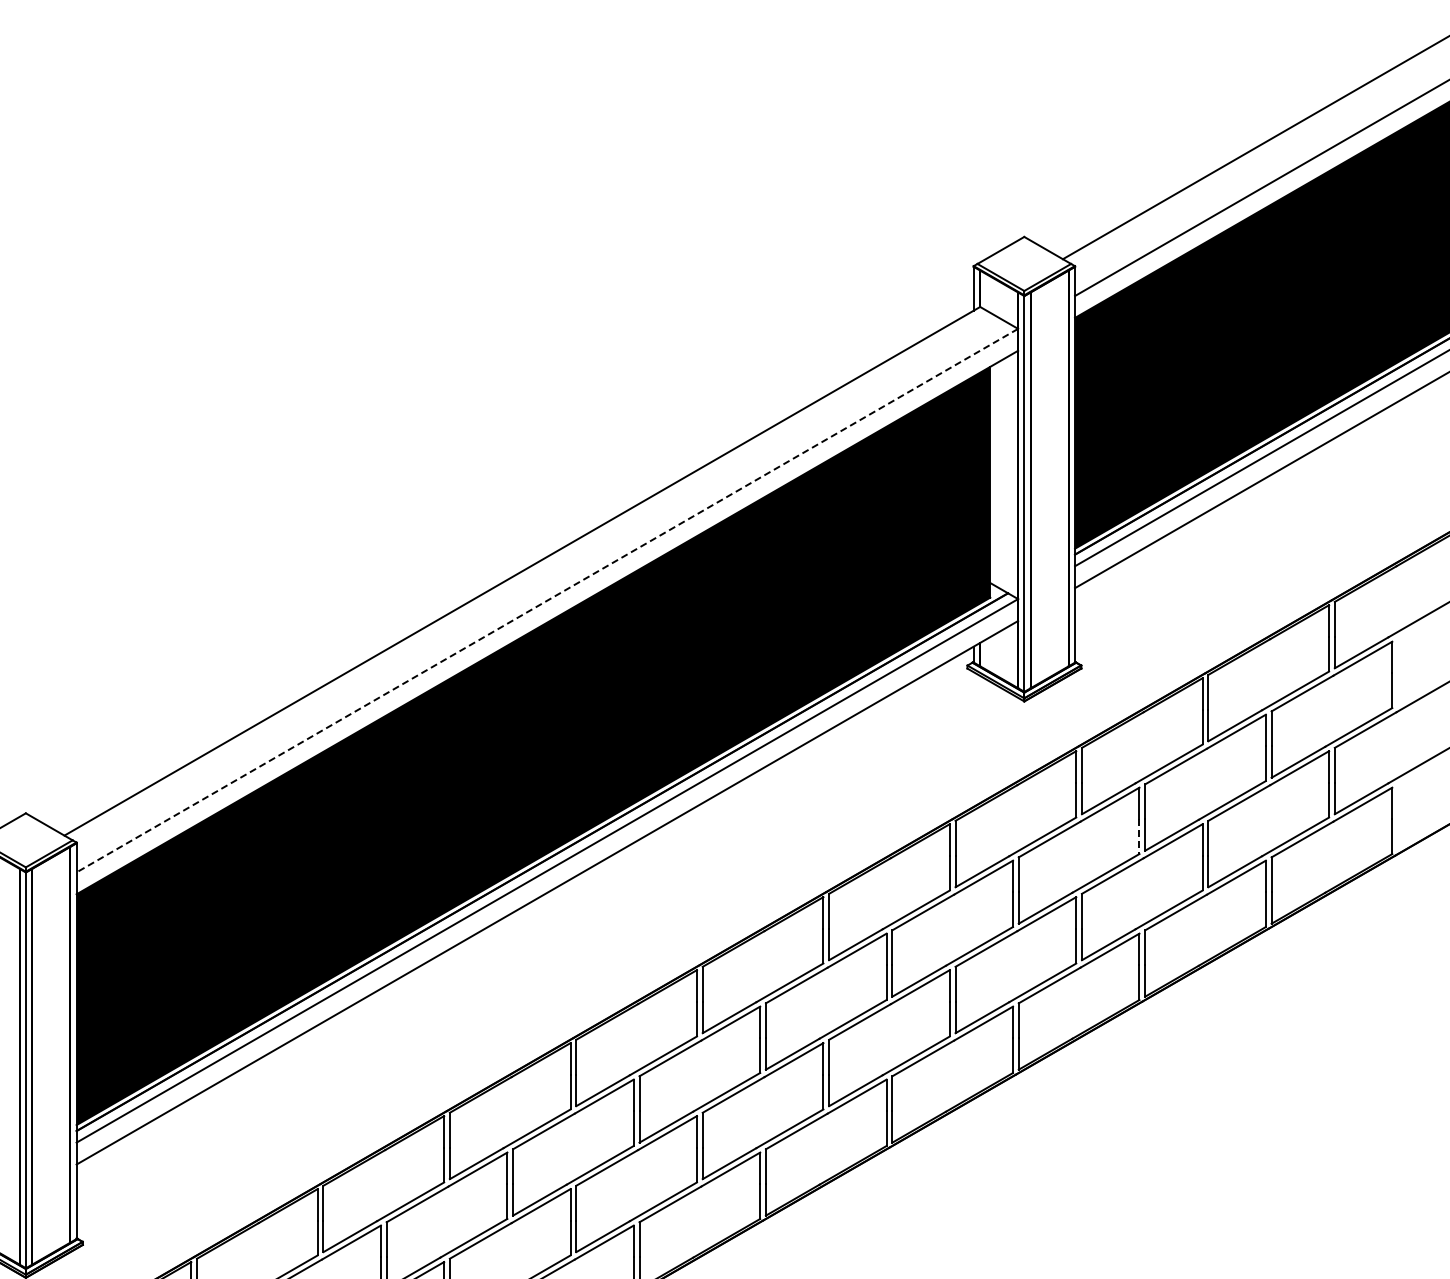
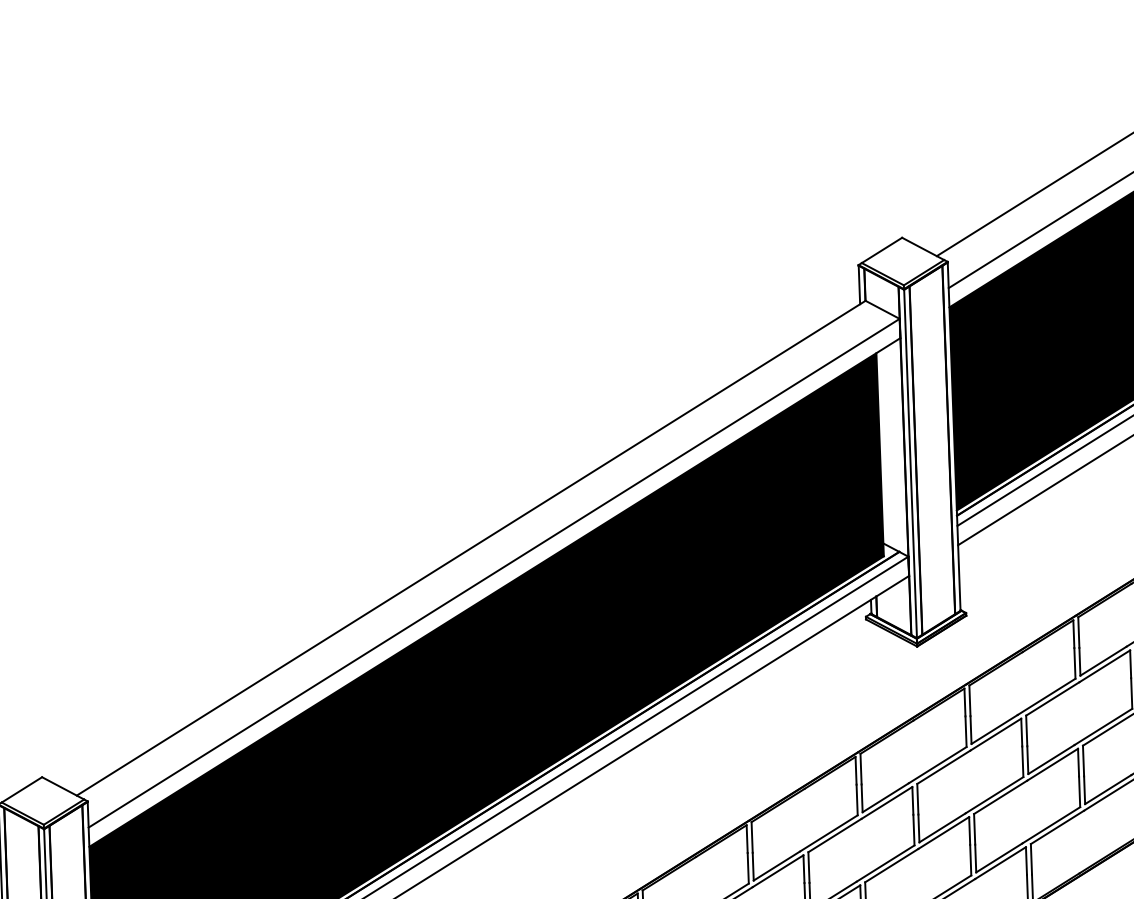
line: (547, 600) -> (494, 573), dashed -> solid
line: (1139, 837) -> (1022, 762), dashed -> solid

